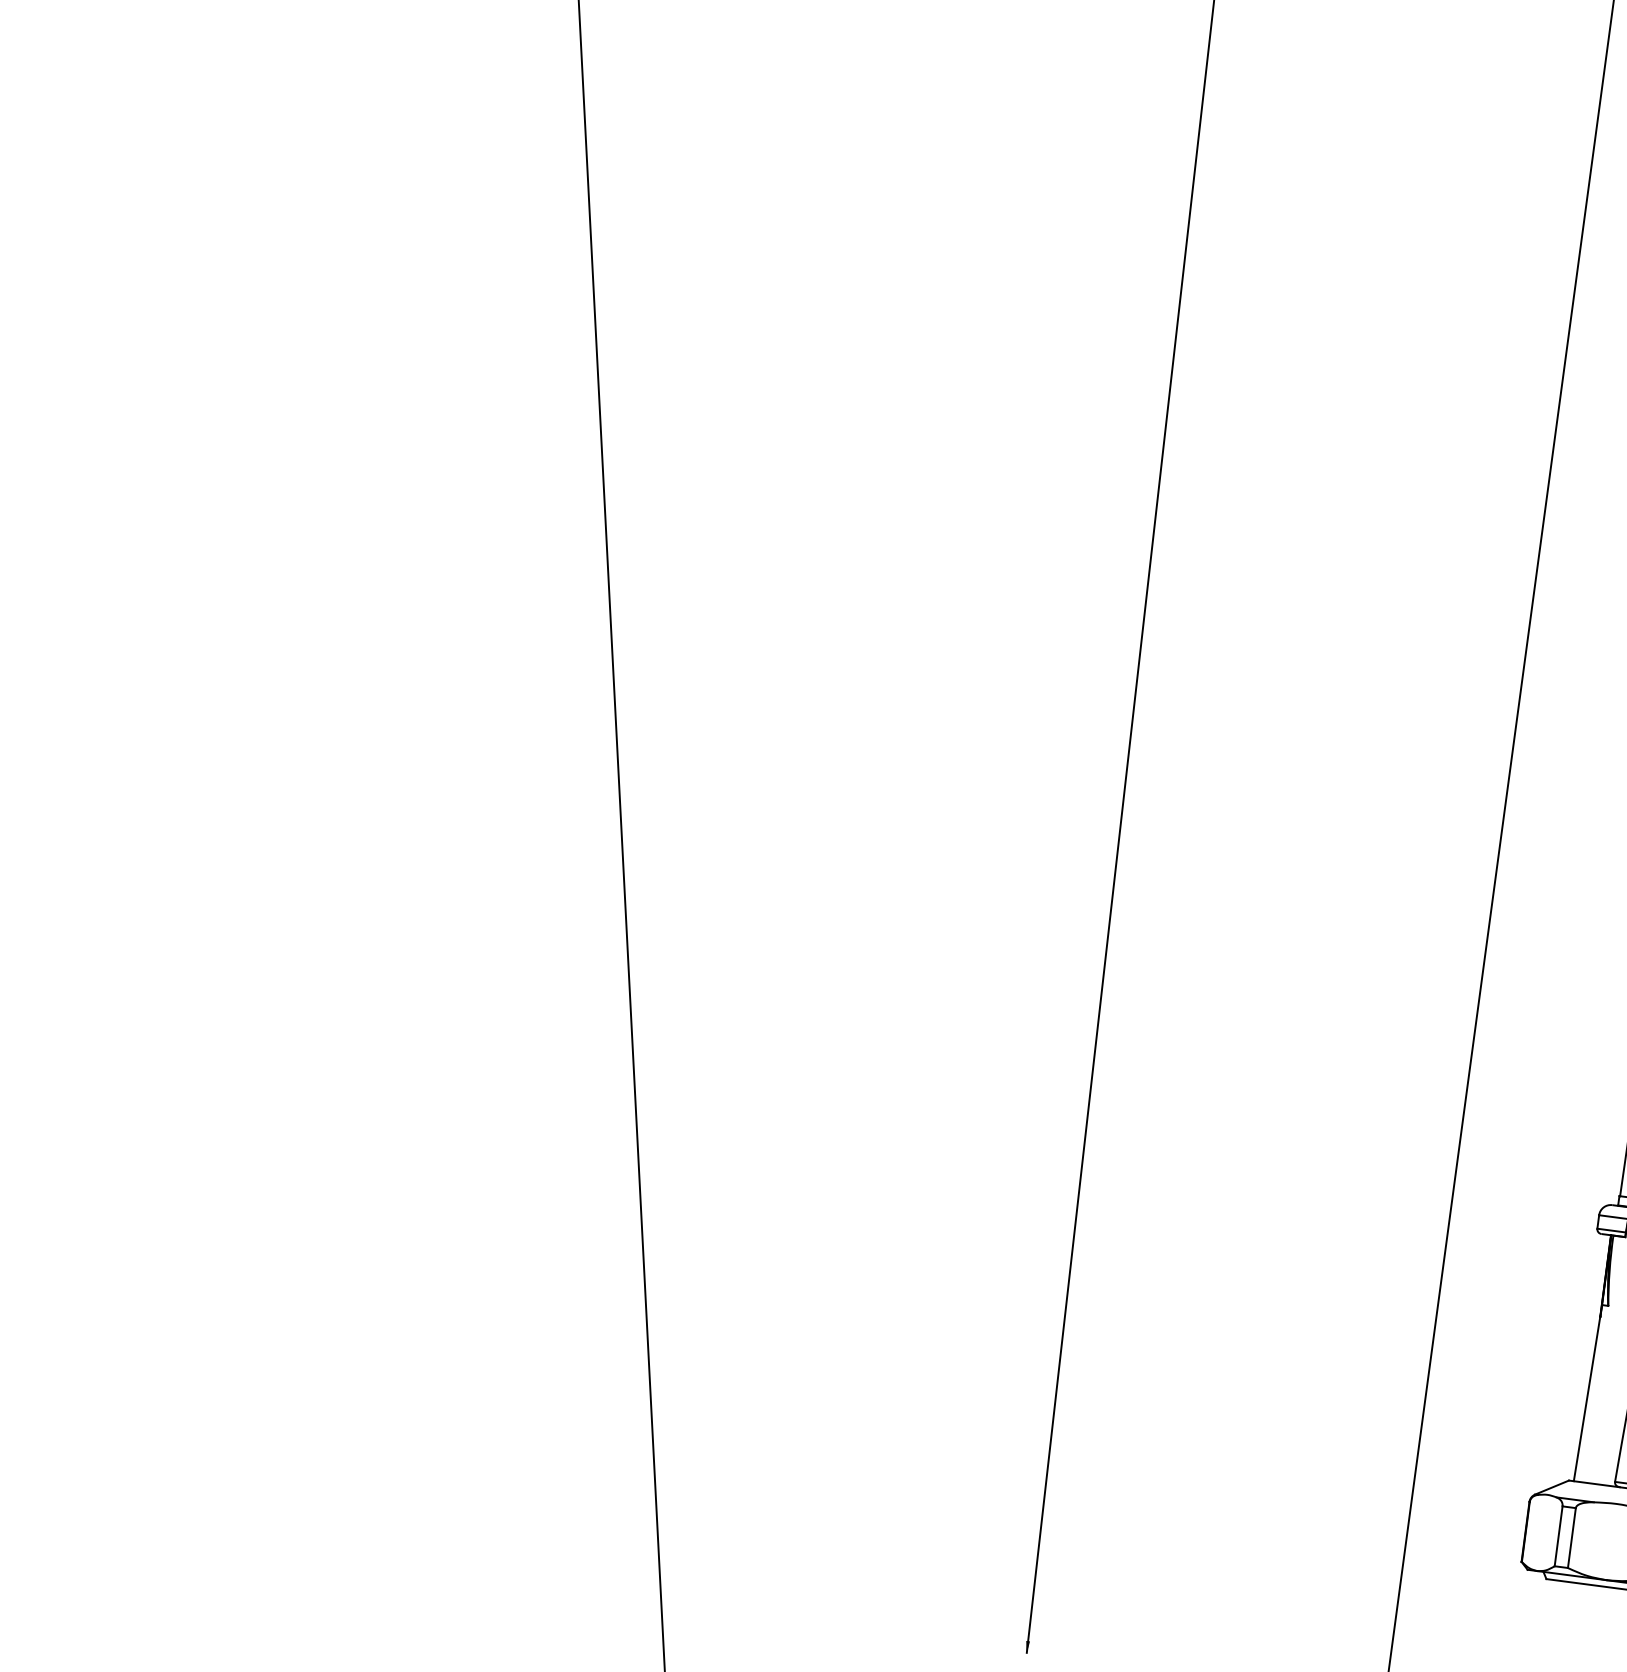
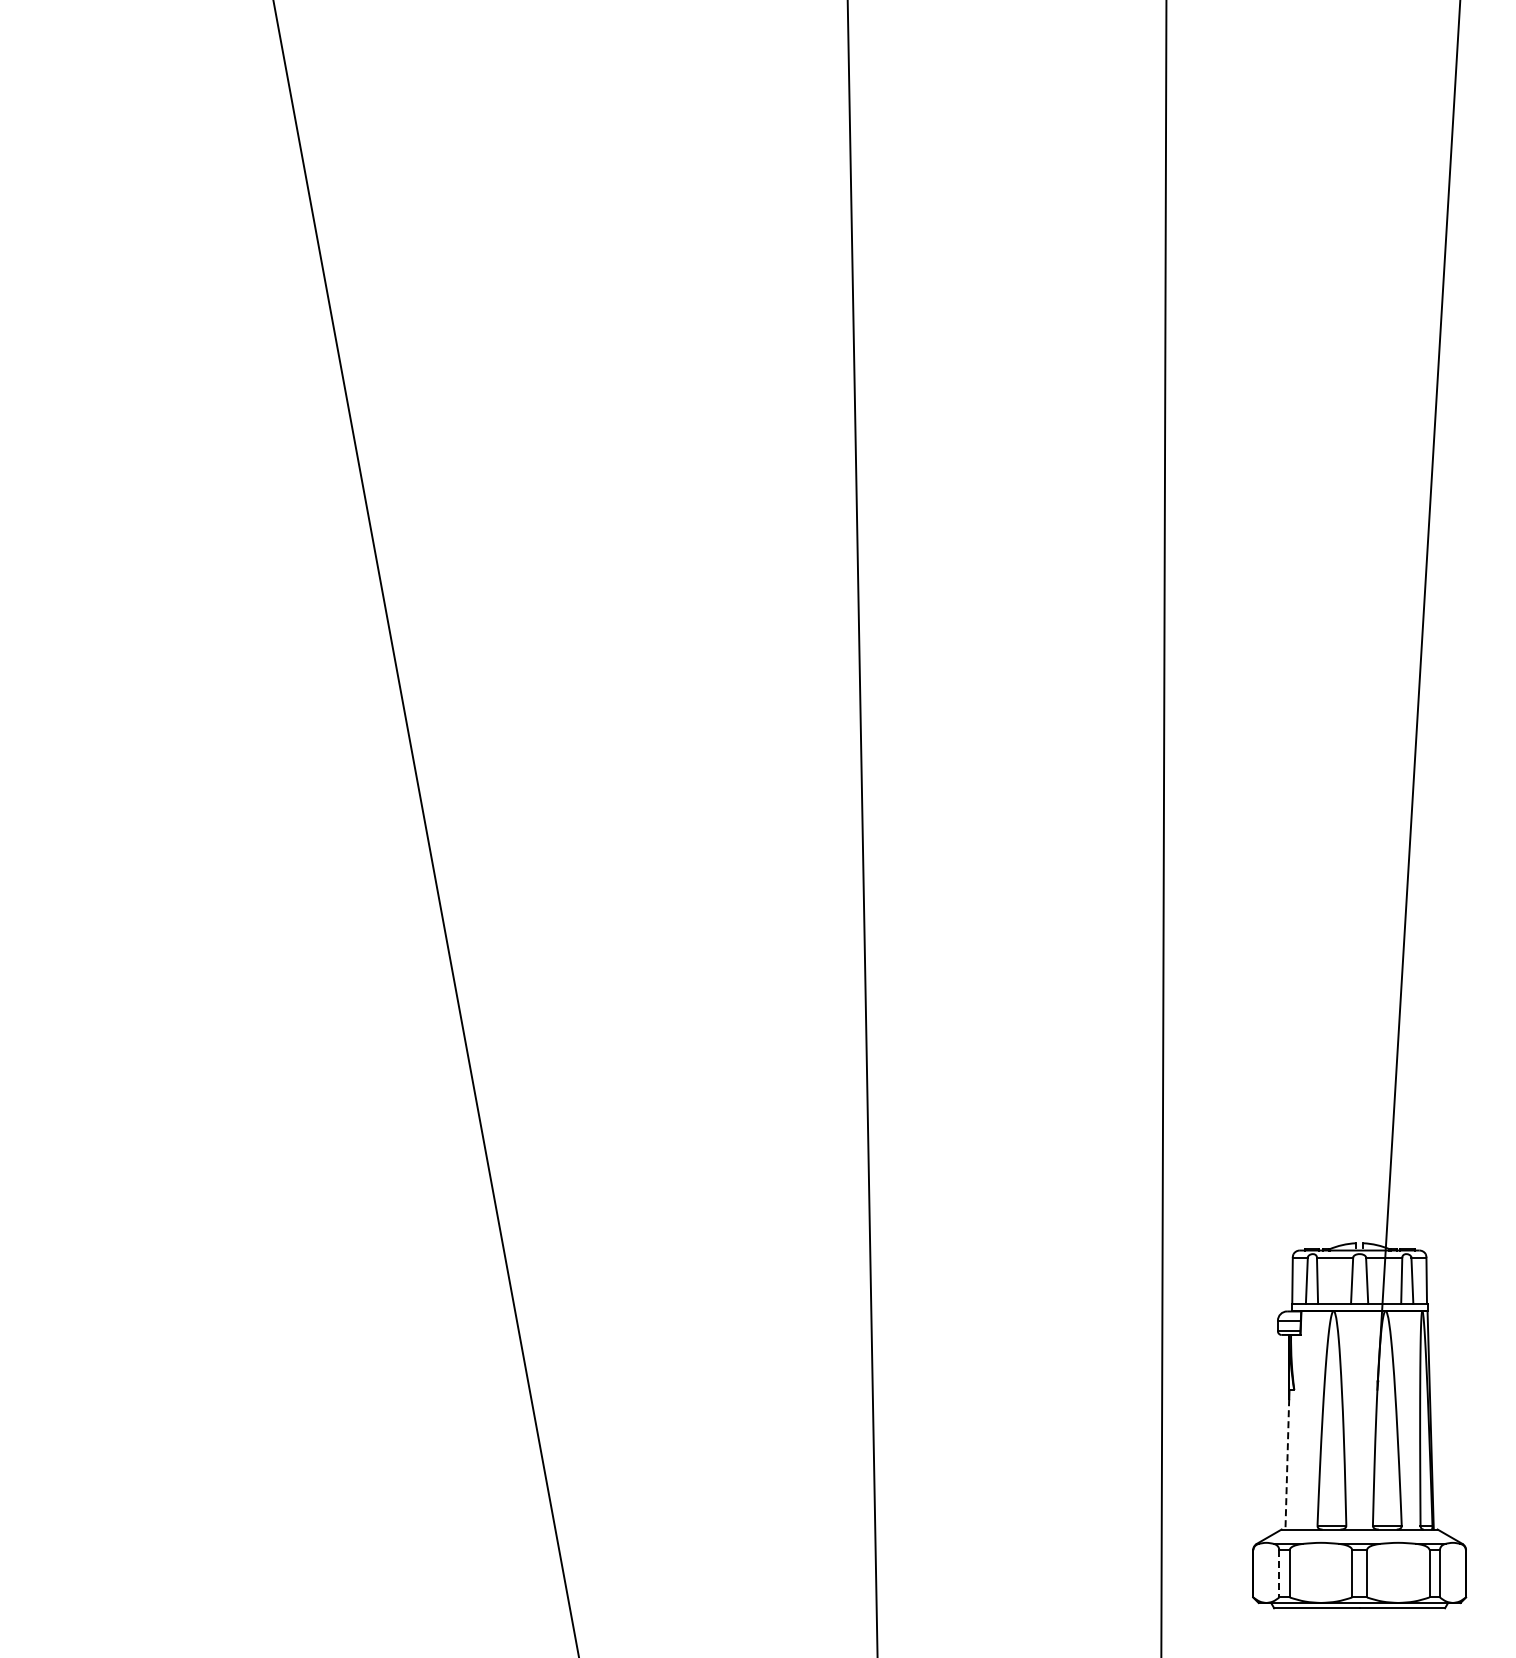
line: (1587, 1399) -> (1287, 1464), solid -> dashed
line: (1558, 1535) -> (1279, 1573), solid -> dashed

